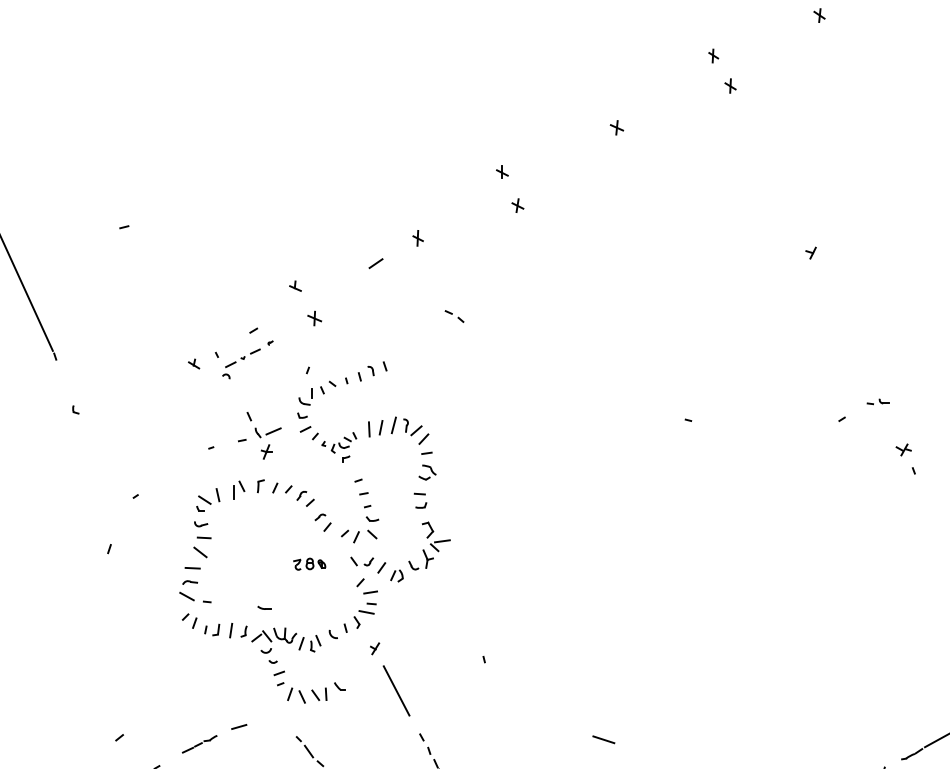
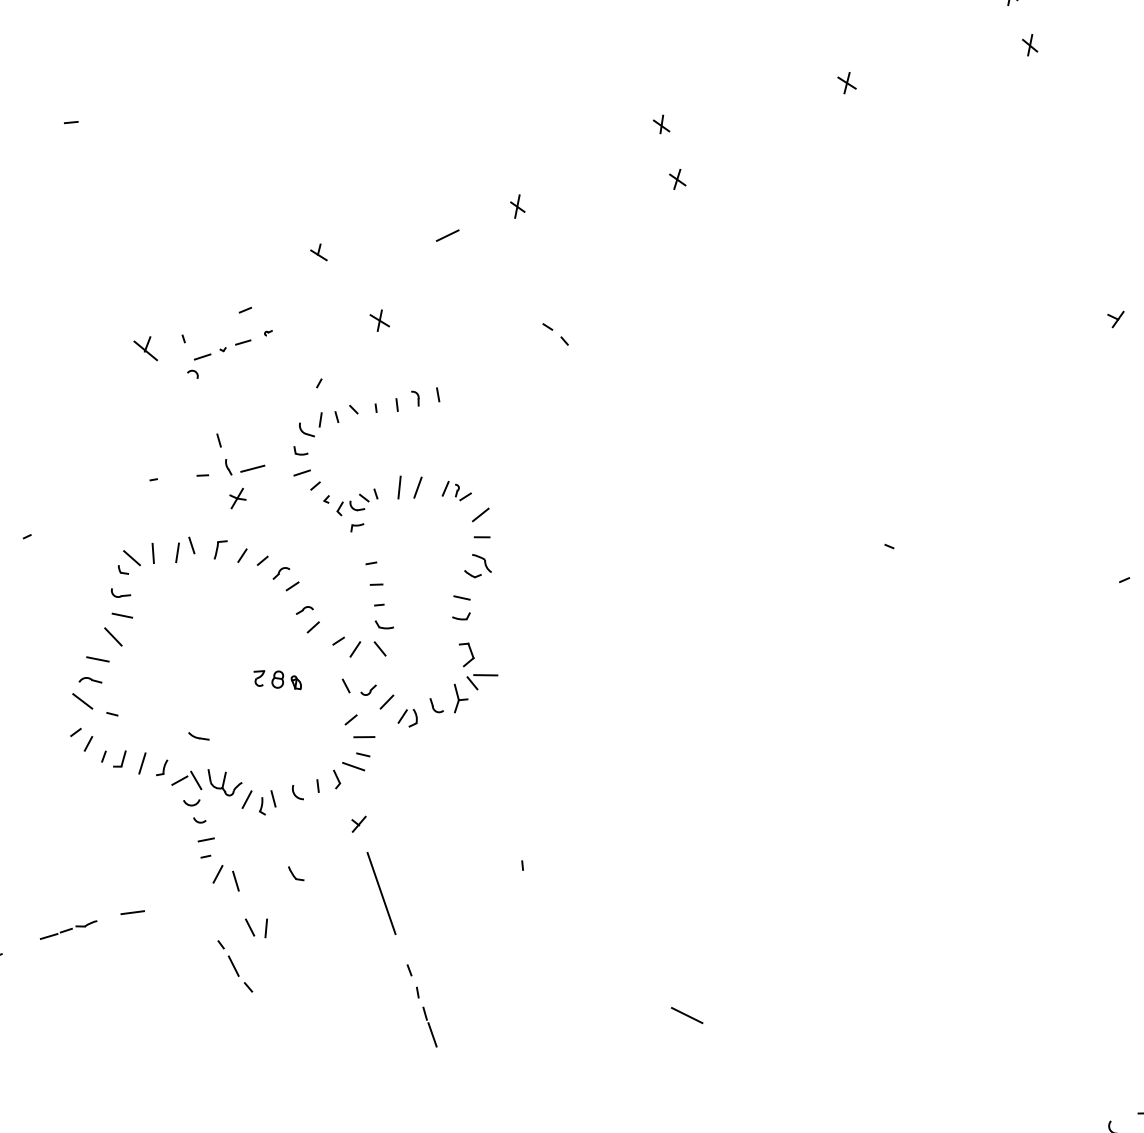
part: (314, 318) -> (379, 320), moved
part: (194, 363) -> (147, 346), size x1.6
part: (406, 426) -> (457, 491), size x0.6
part: (319, 693) -> (256, 925), moved

